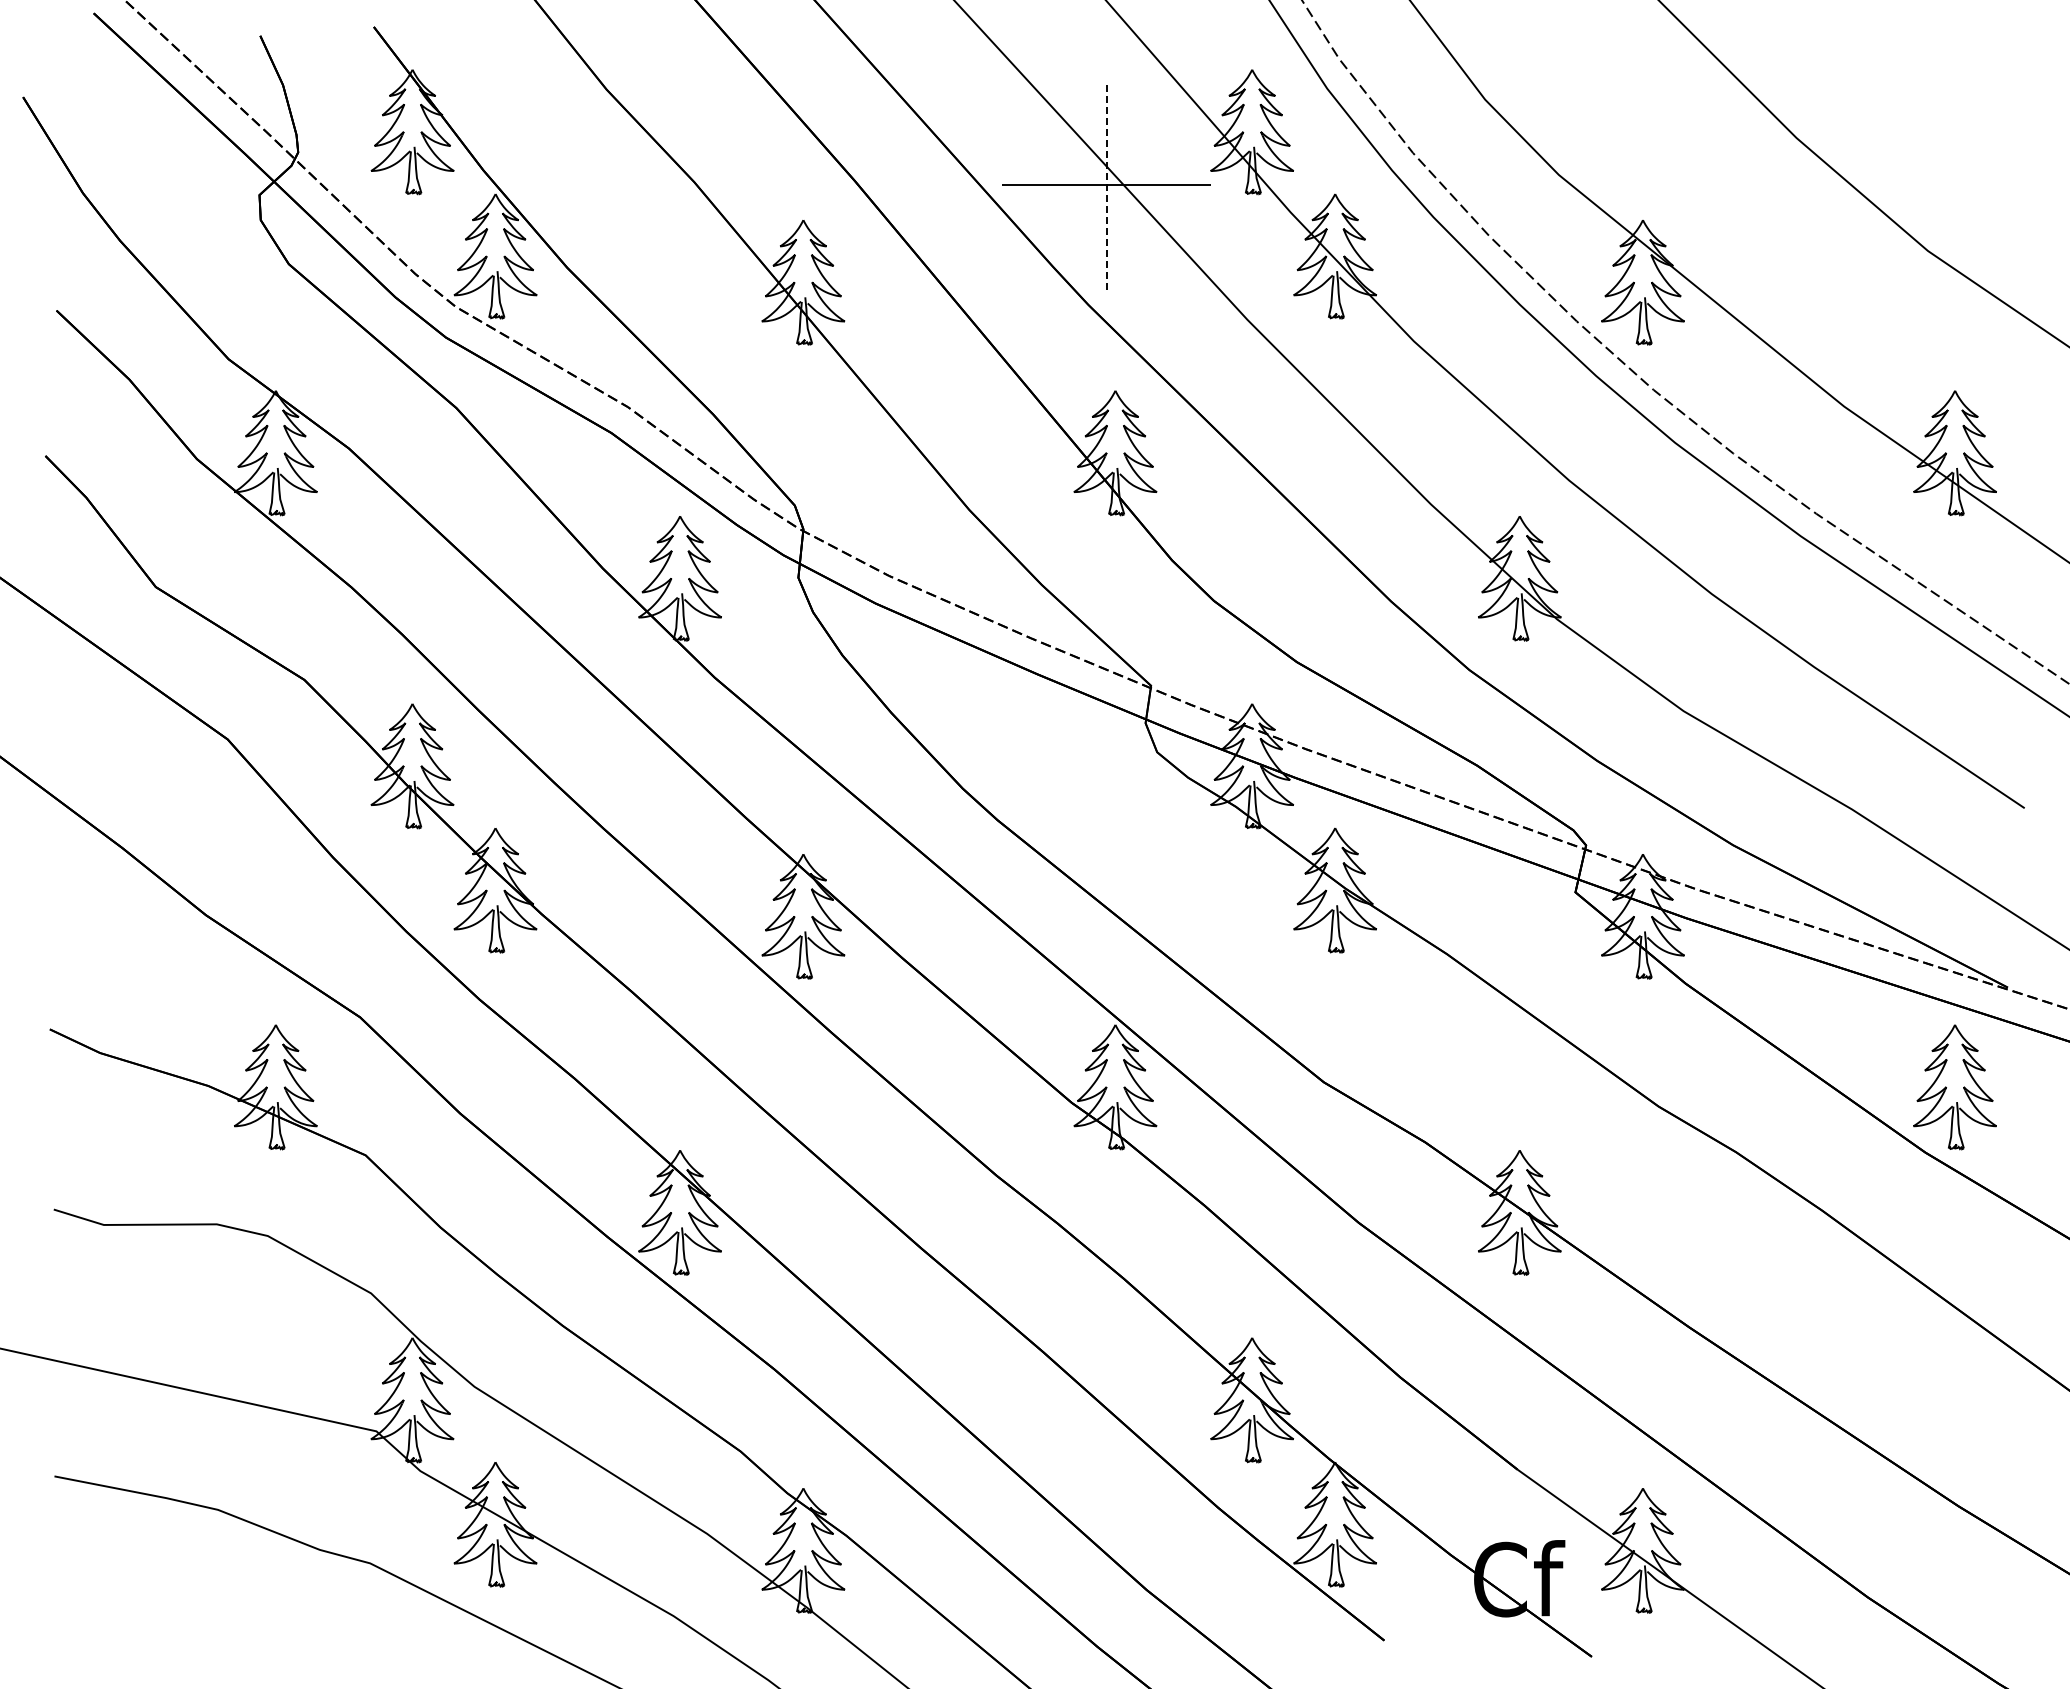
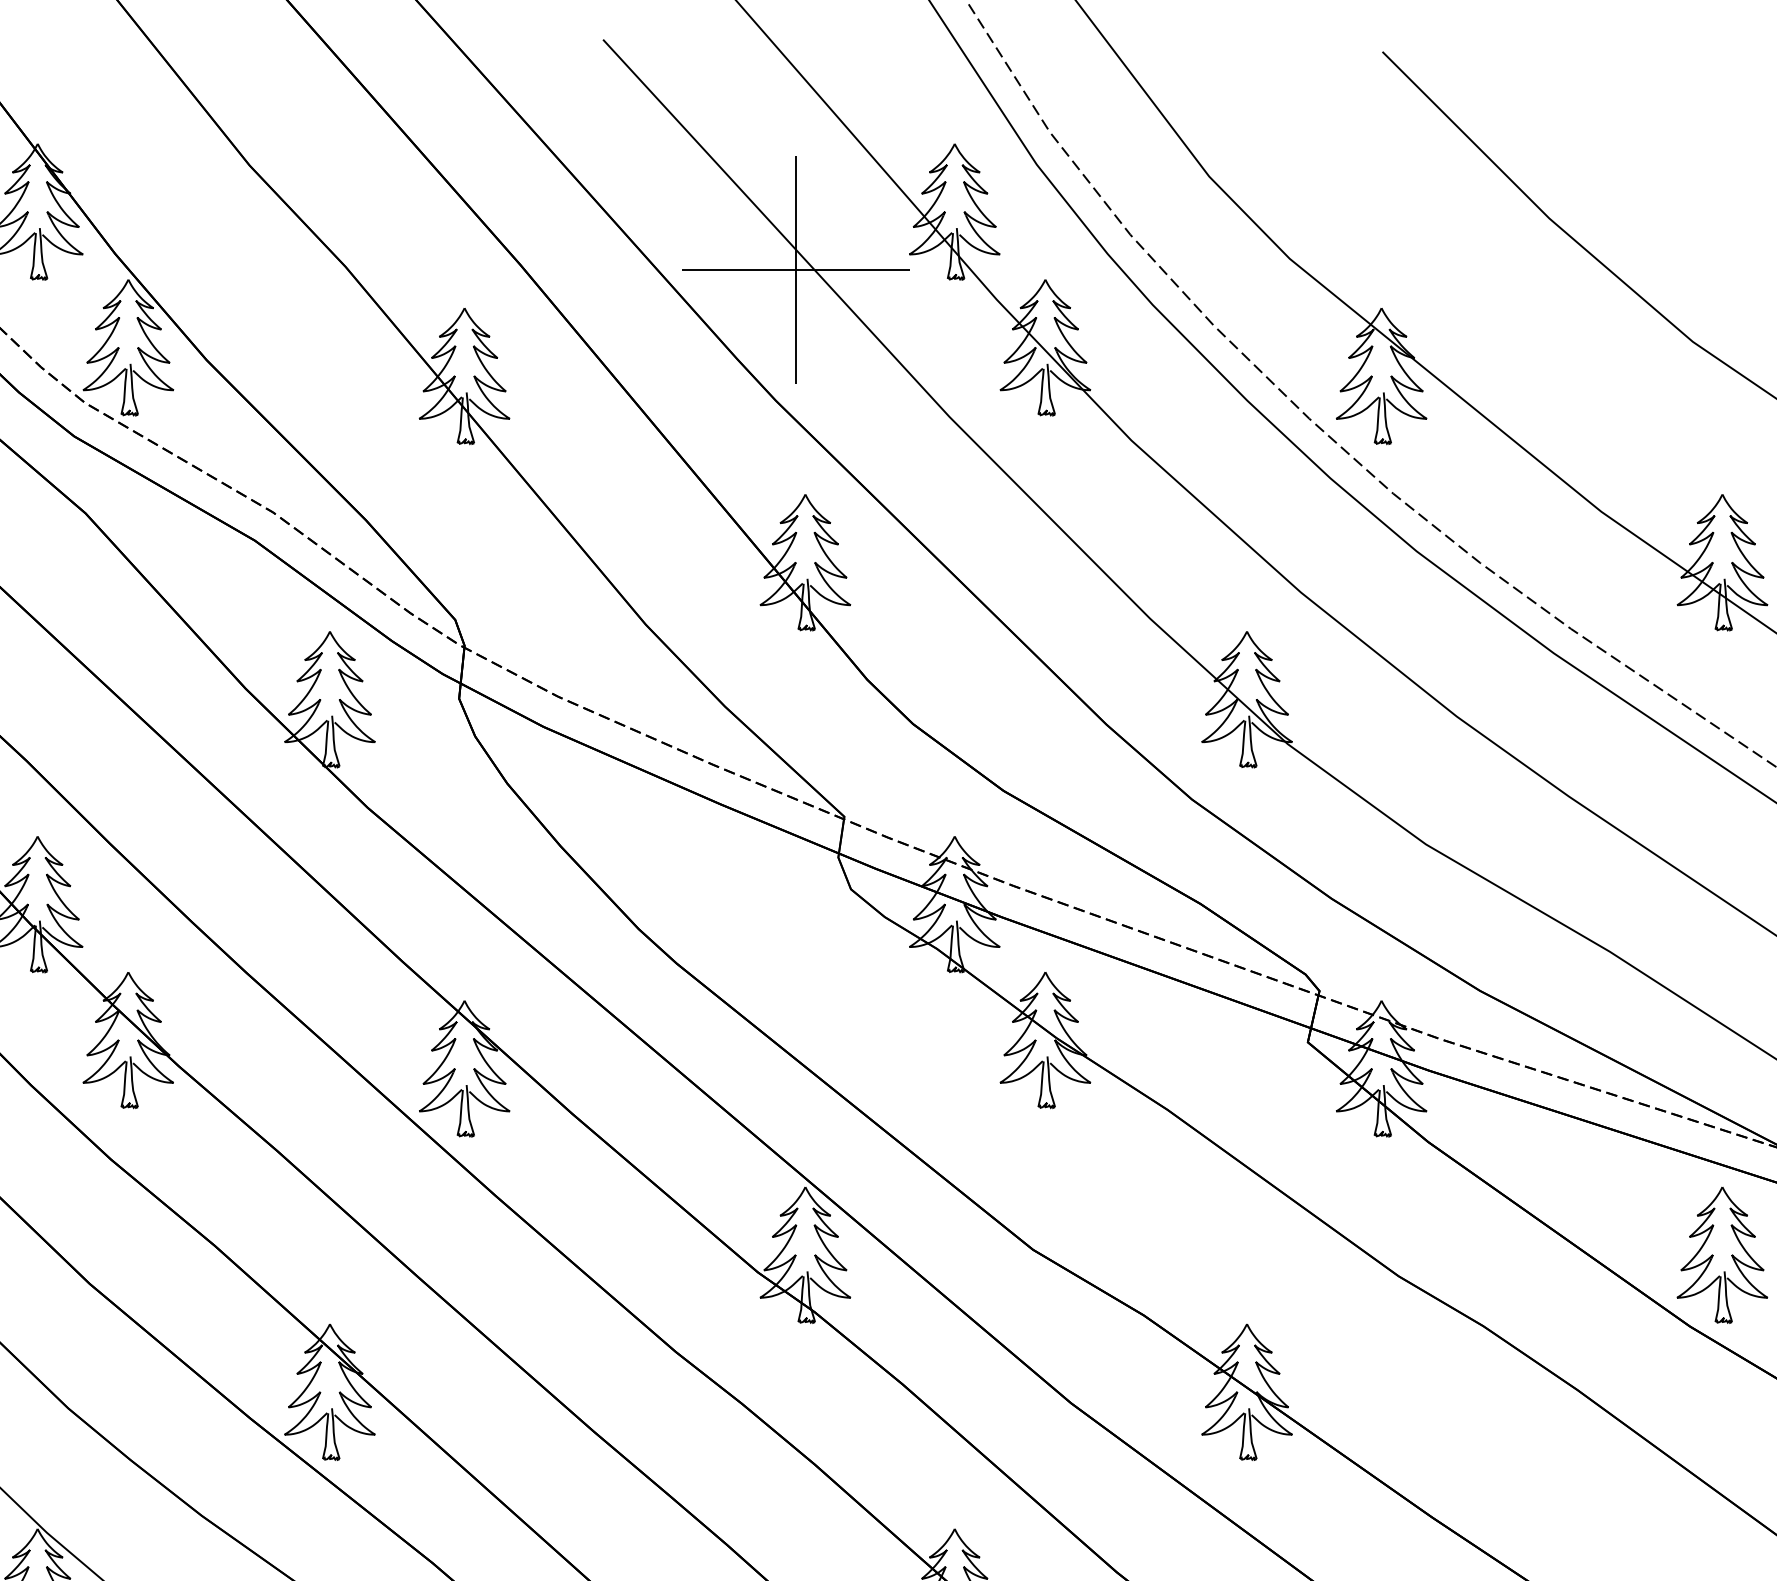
line: (1106, 184) -> (795, 269), dashed -> solid

